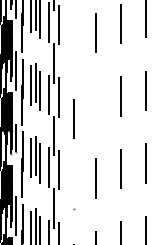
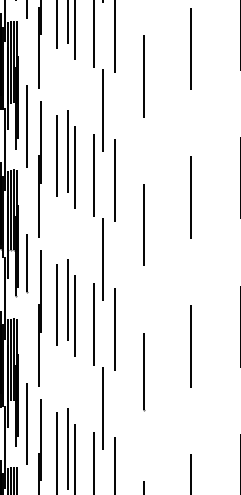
line: (73, 46) -> (143, 75), added
line: (96, 105) -> (190, 196), added
line: (73, 190) -> (143, 371), added

